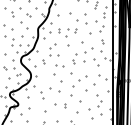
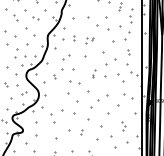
part: (71, 32) -> (89, 40), size x0.6
part: (74, 58) -> (93, 73), size x0.6
part: (98, 101) -> (123, 126), size x0.6

